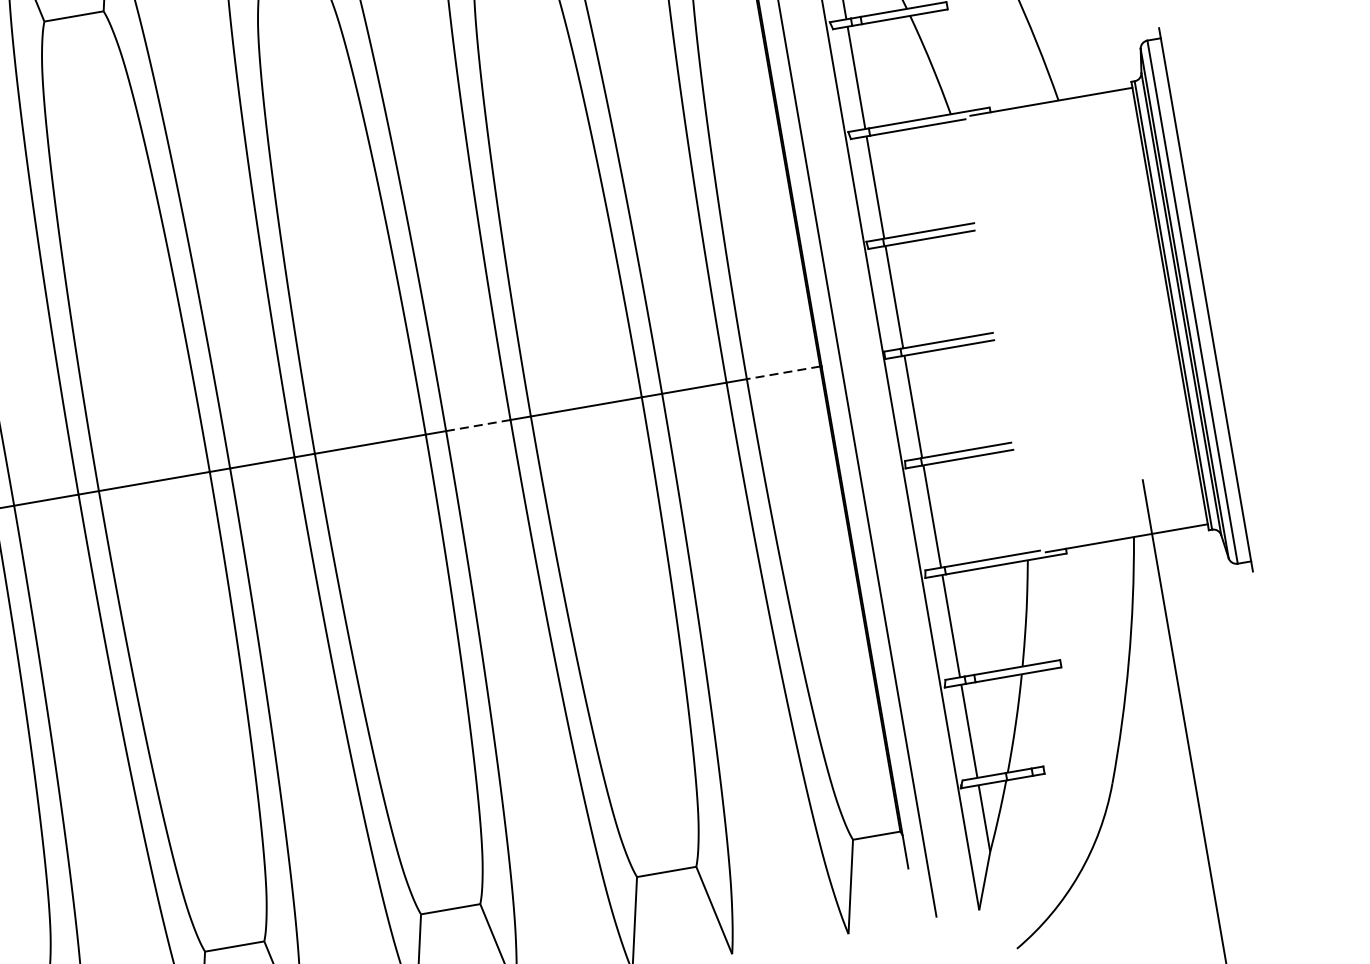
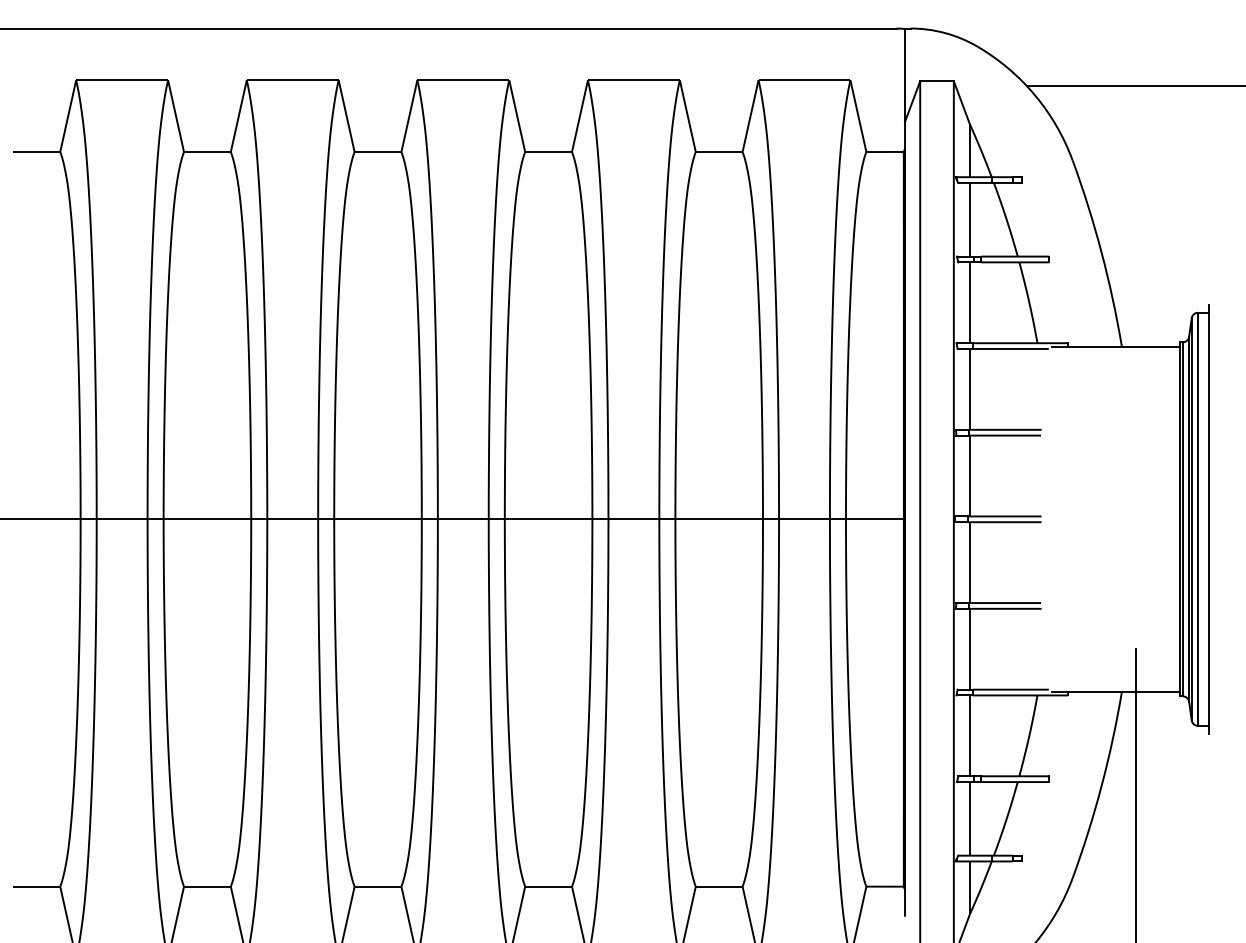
line: (783, 373) -> (874, 519), dashed -> solid
line: (477, 425) -> (633, 519), dashed -> solid

